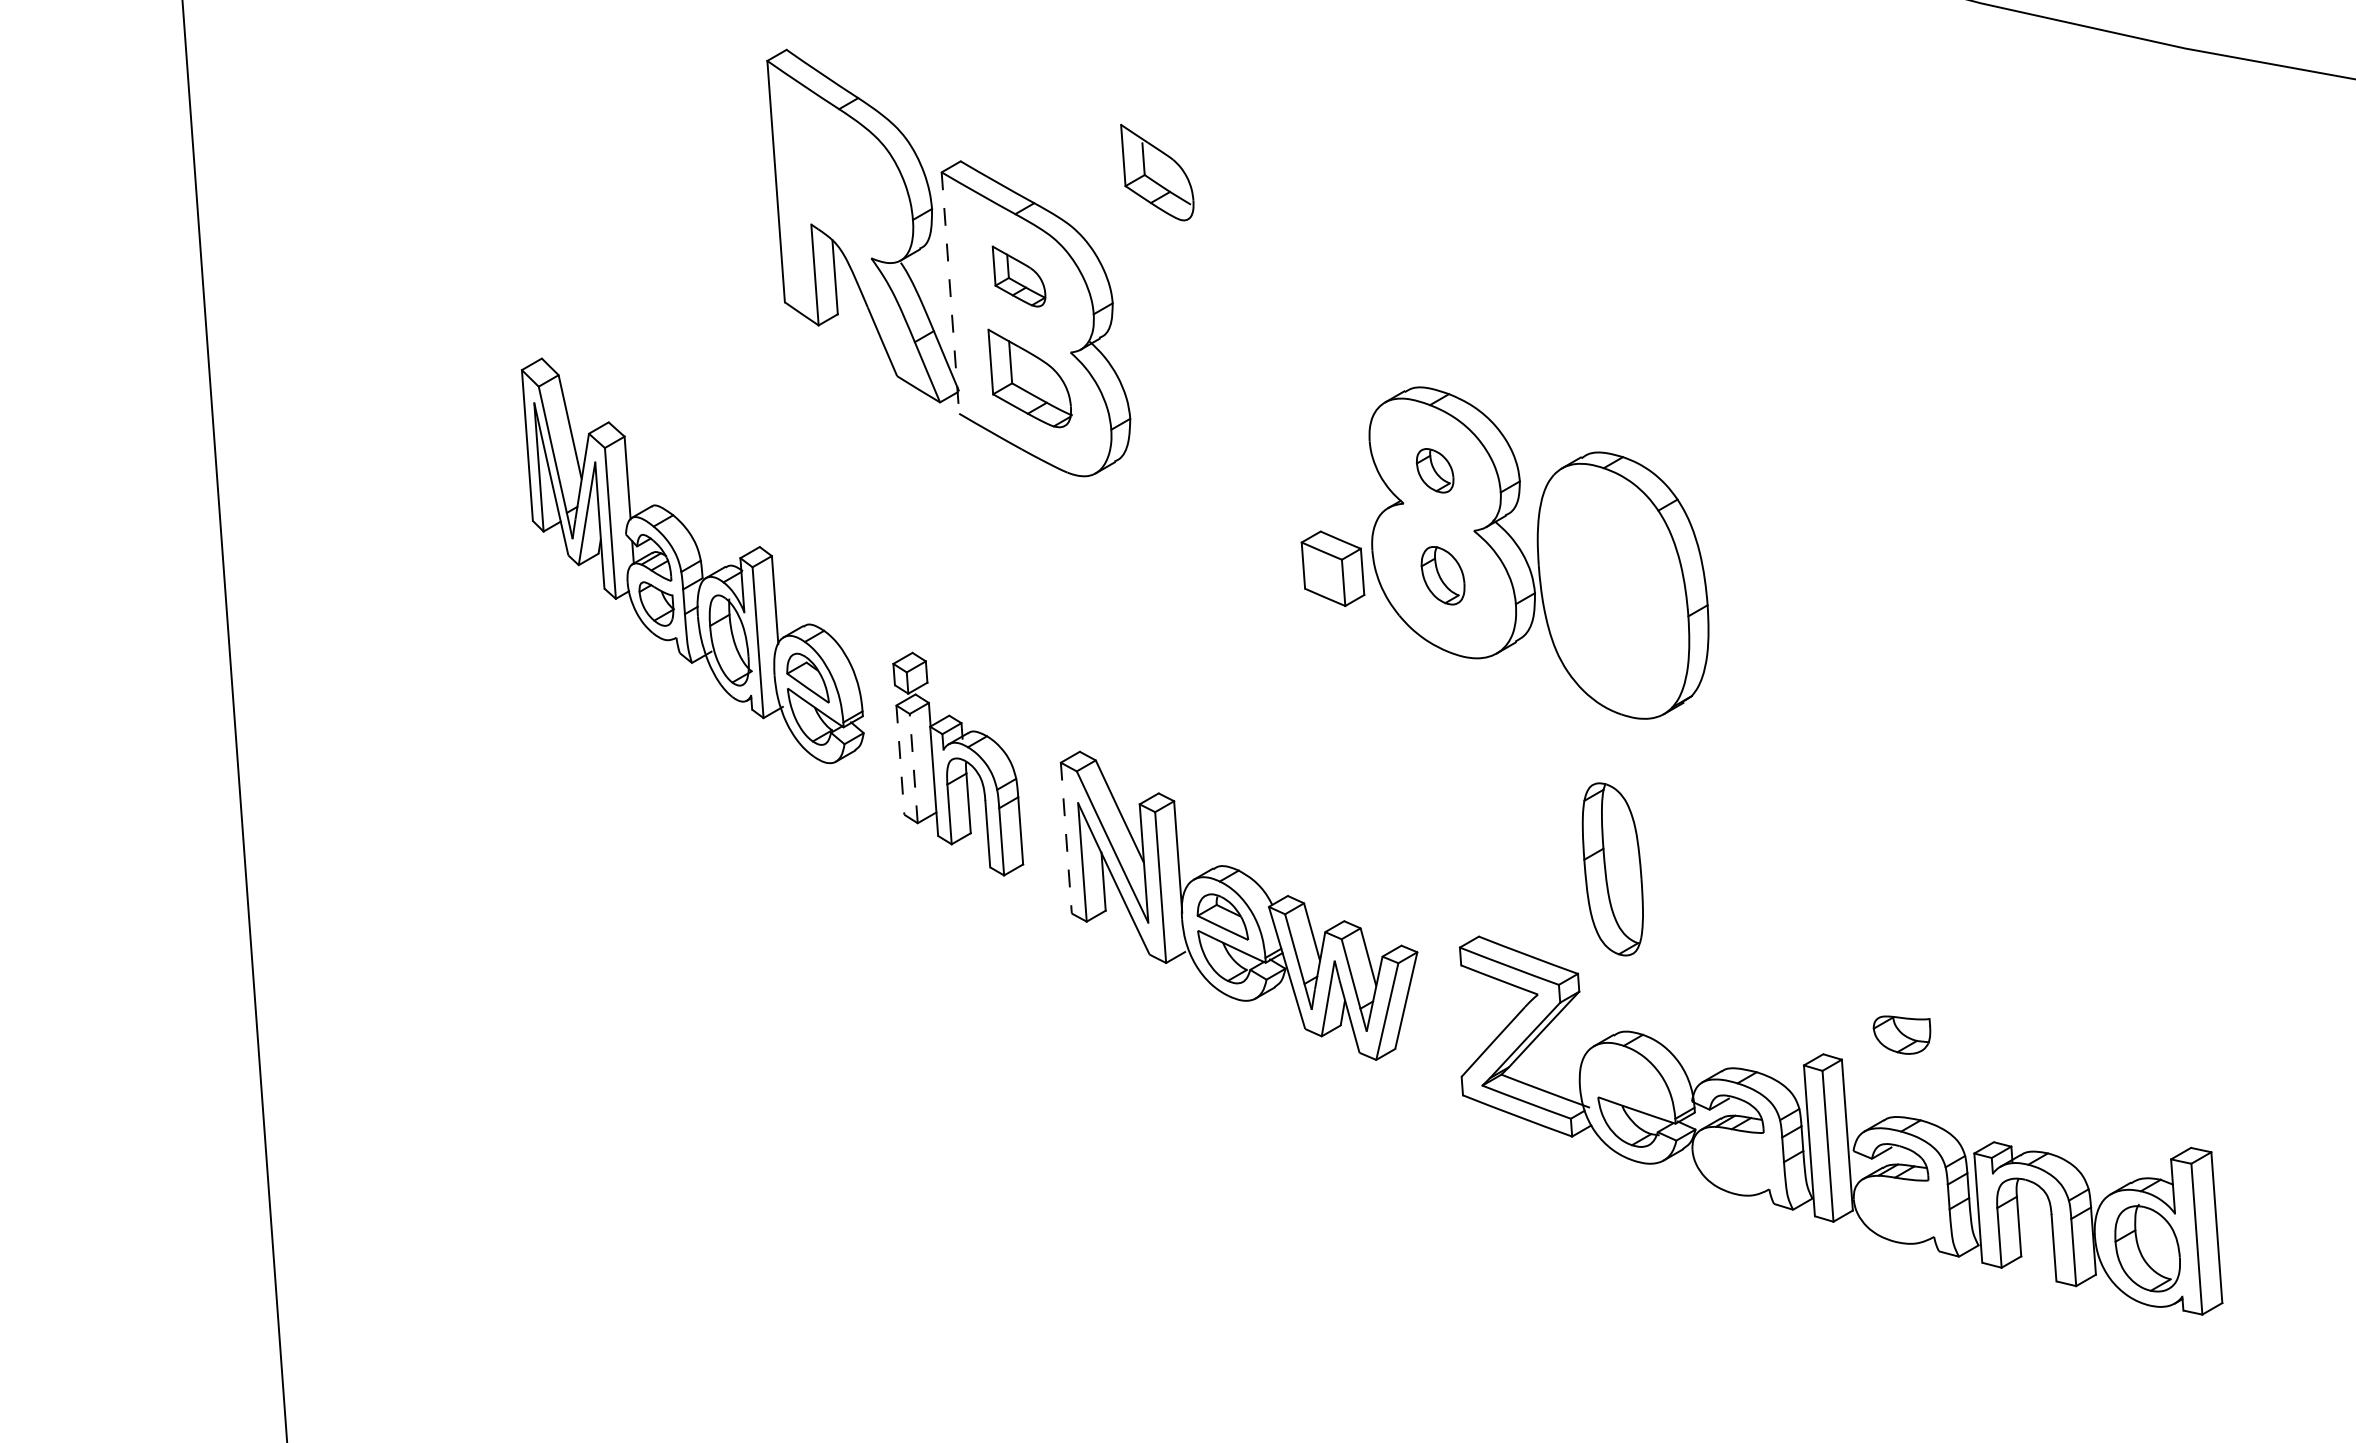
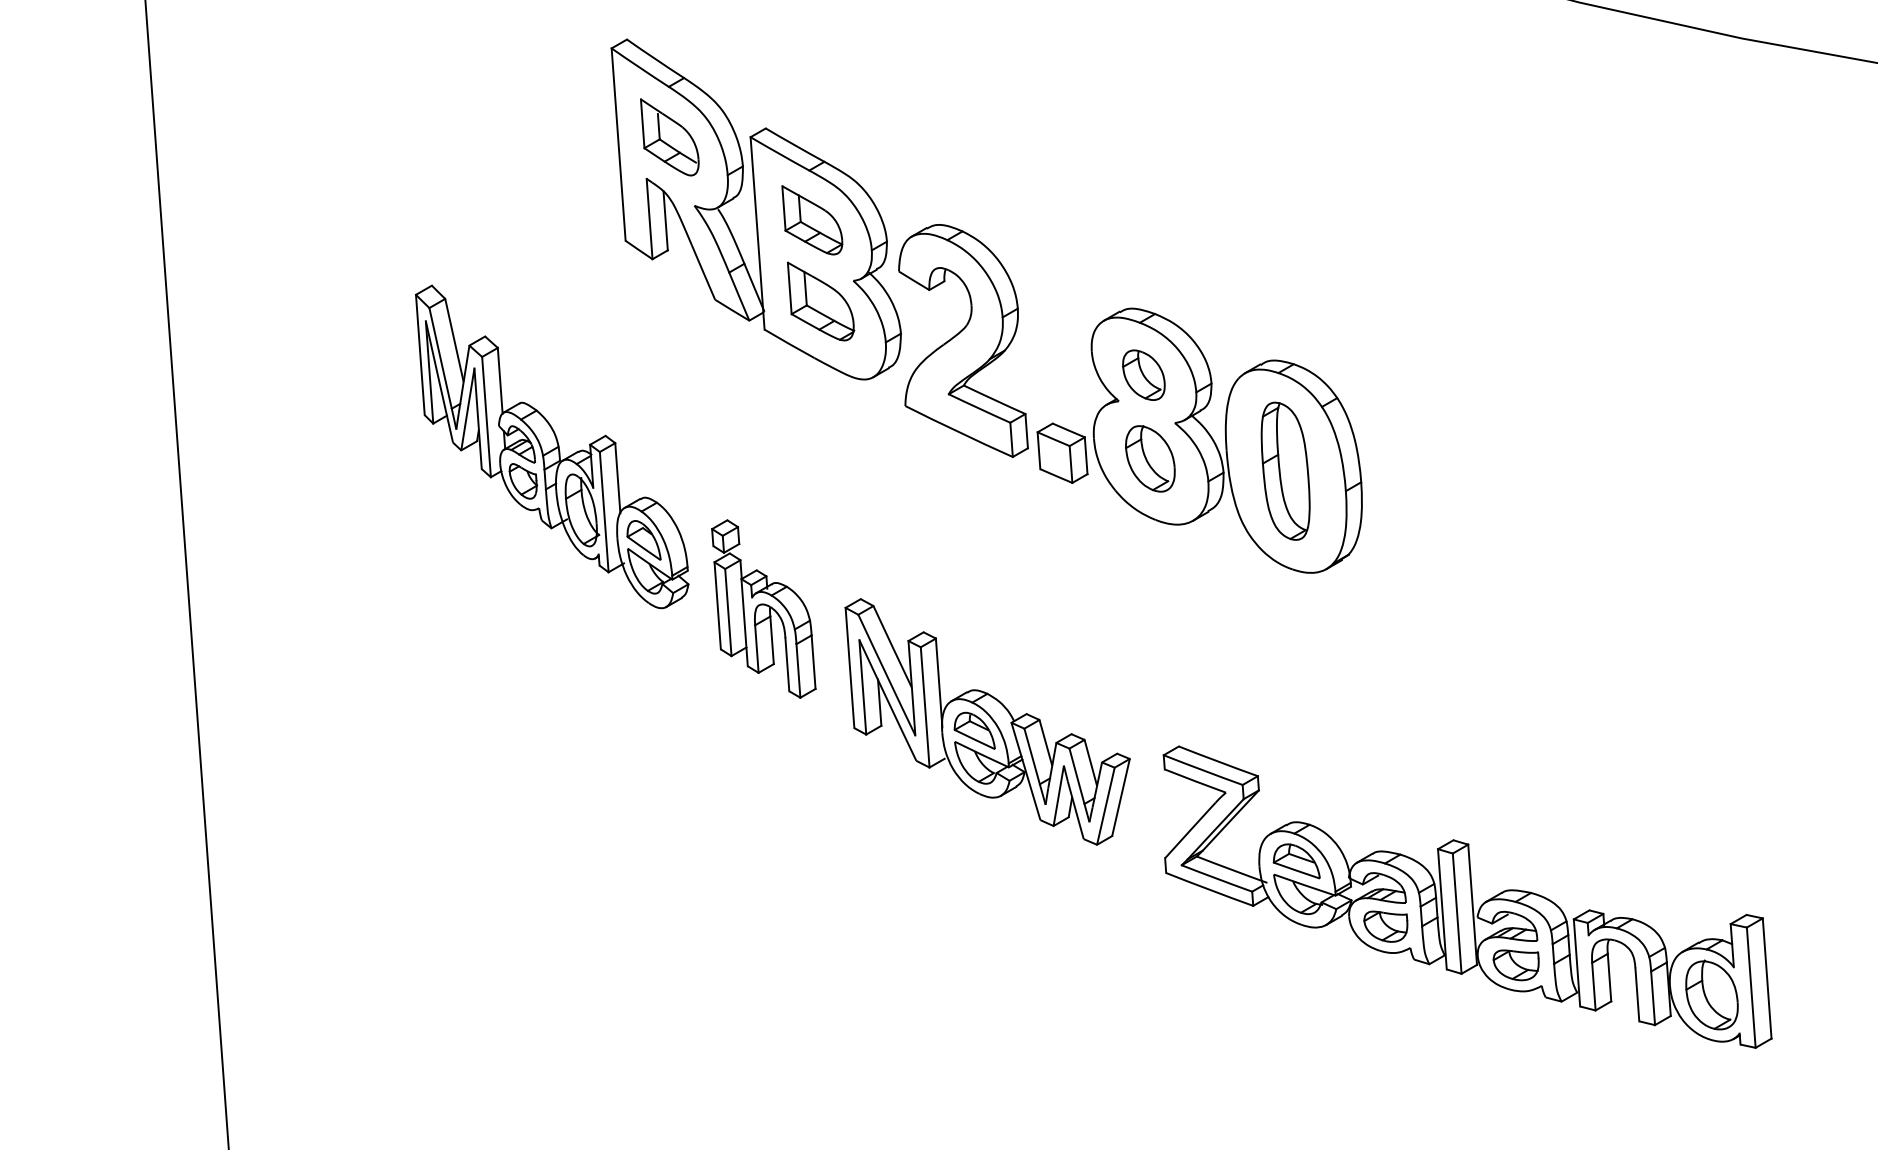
part: (1157, 172) -> (669, 137), moved
part: (1018, 276) -> (811, 220), size x1.43
line: (950, 293) -> (757, 233), dashed -> solid
part: (1208, 427) -> (963, 340), added
part: (1435, 470) -> (1144, 374), size x1.43
part: (1442, 575) -> (1149, 458), size x1.43
line: (900, 760) -> (717, 606), dashed -> solid
line: (913, 768) -> (728, 612), dashed -> solid
line: (1066, 838) -> (850, 668), dashed -> solid
part: (1612, 869) -> (1285, 471), moved
part: (1901, 1034) -> (1515, 964), moved
part: (1626, 1080) -> (1296, 861), added
part: (1738, 1162) -> (1385, 926), added

